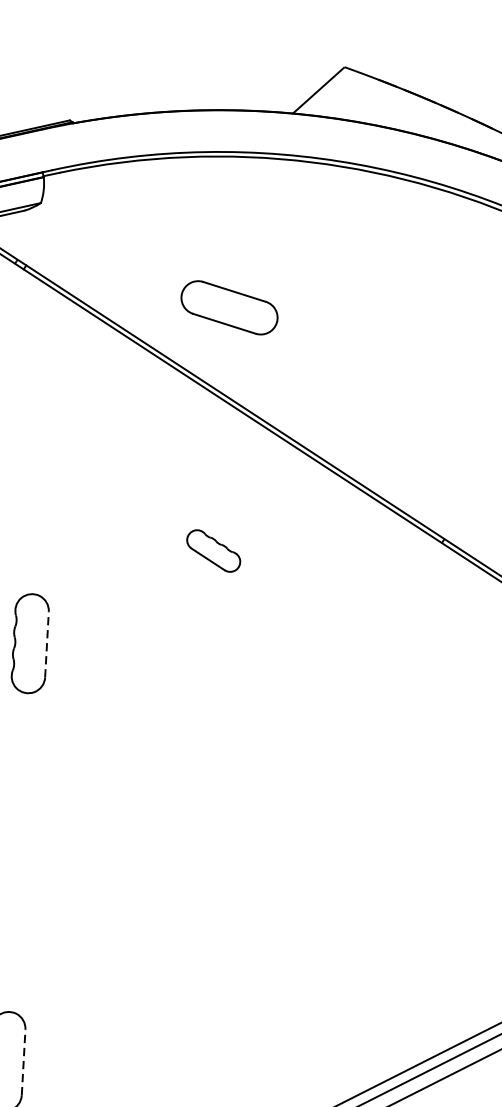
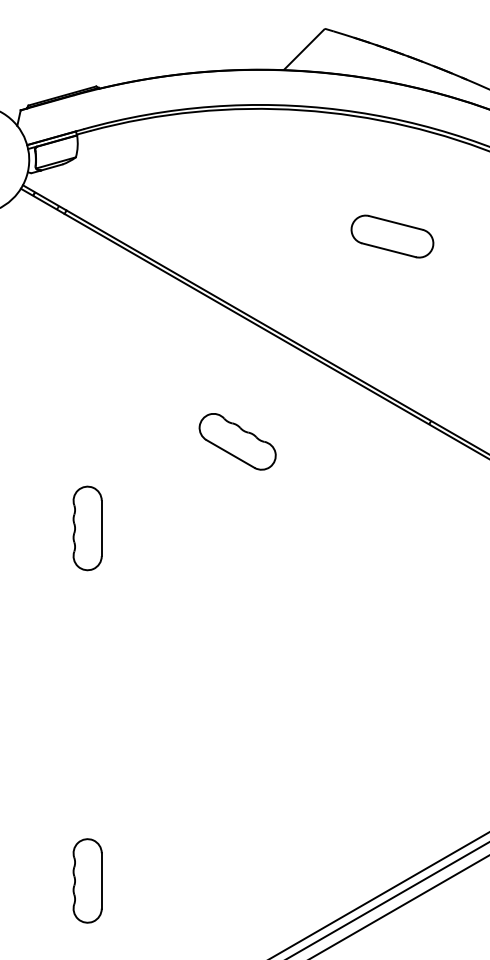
part: (229, 307) -> (392, 236), moved
part: (213, 550) -> (237, 441), size x1.67
line: (46, 644) -> (101, 528), dashed -> solid
line: (23, 1061) -> (101, 880), dashed -> solid

